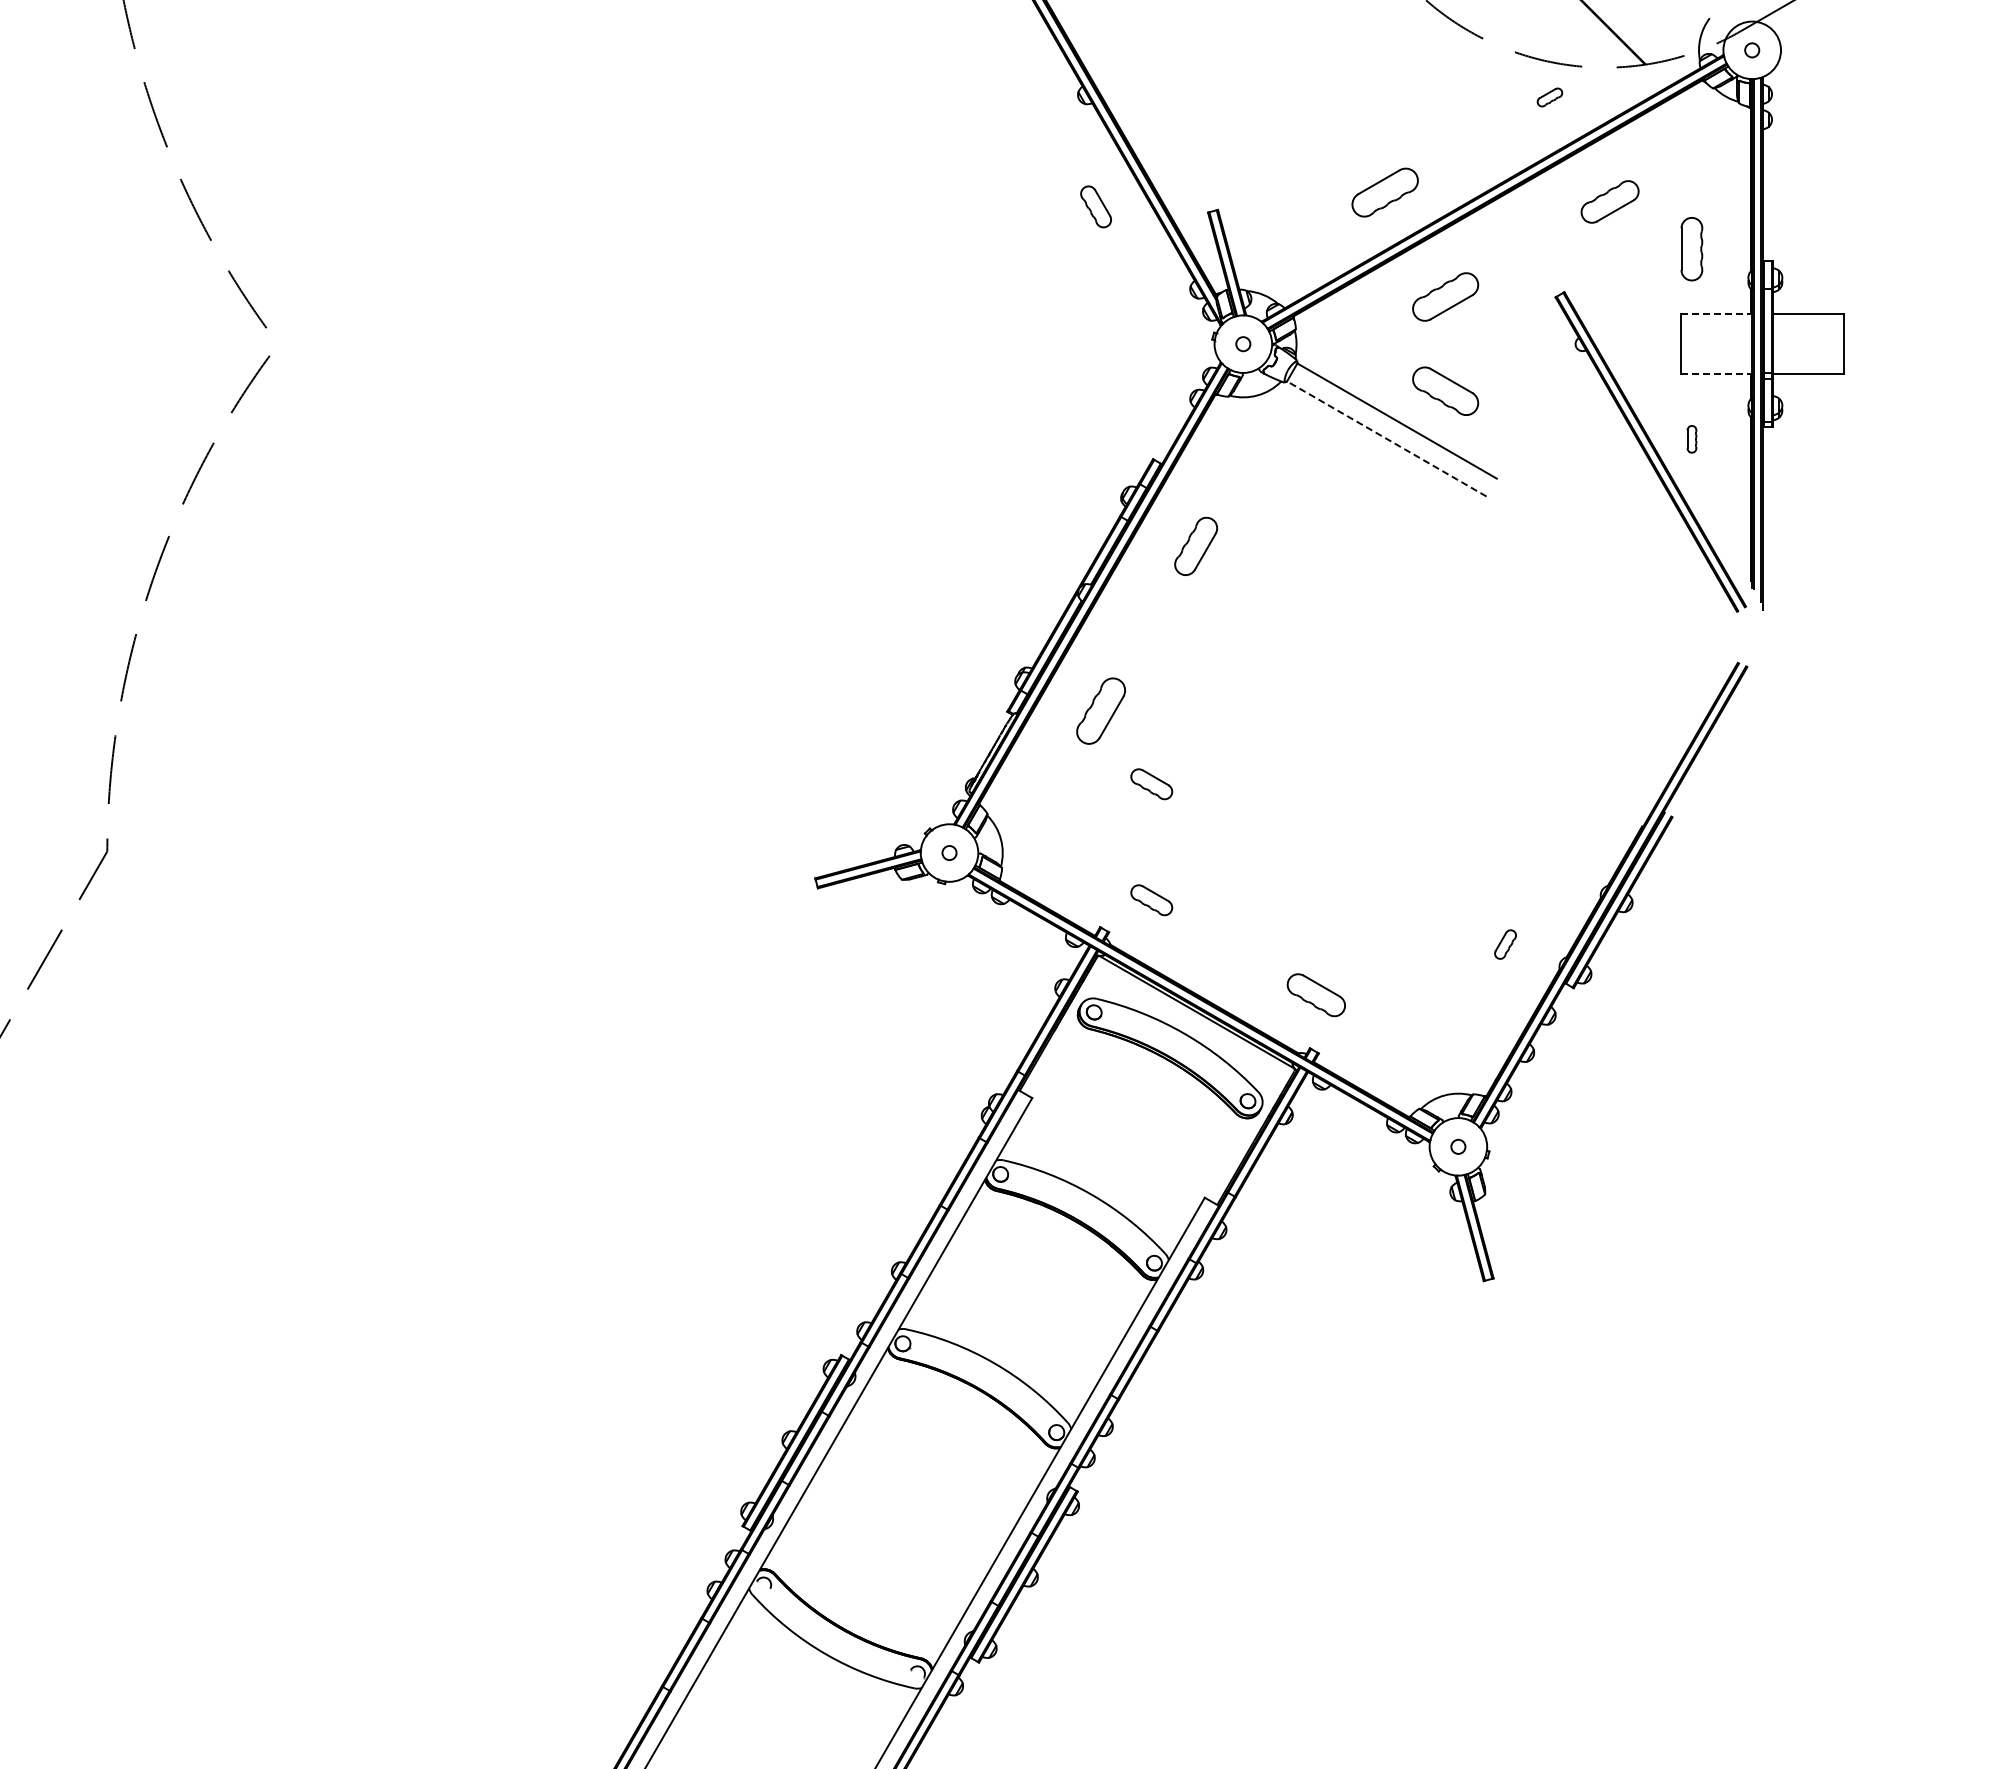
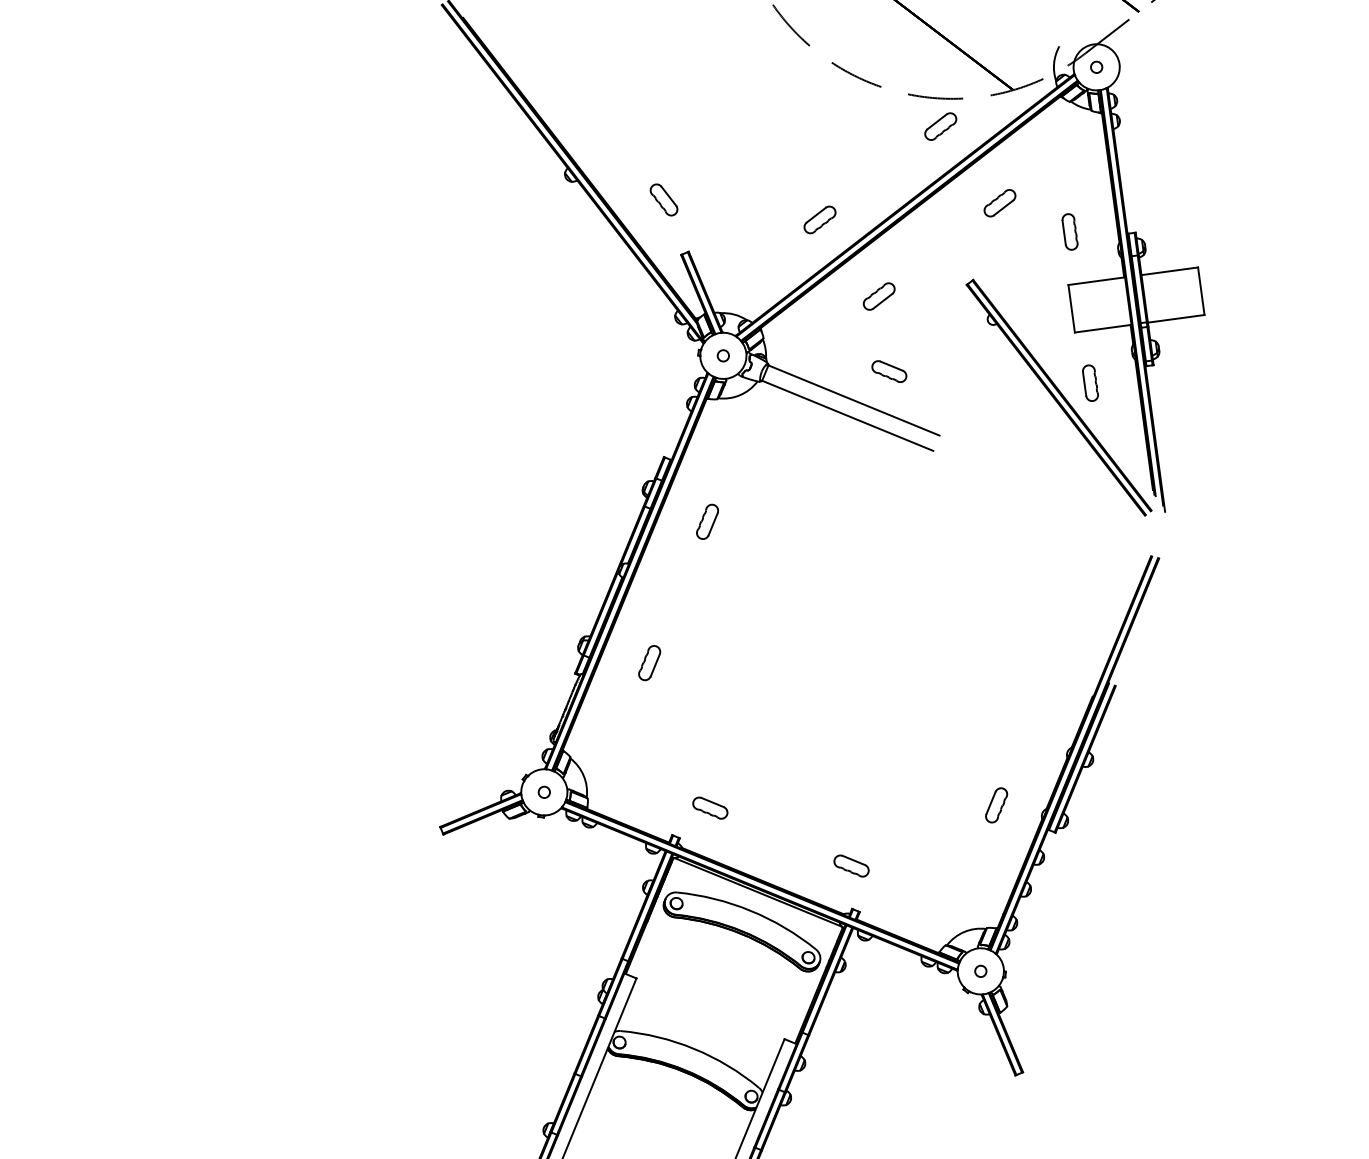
part: (1549, 97) -> (940, 126), size x1.67
part: (1385, 192) -> (820, 219), size x0.62
part: (1610, 201) -> (1000, 202), size x0.71
part: (1095, 206) -> (663, 199), moved
part: (1691, 248) -> (1069, 231), size x0.71
part: (1445, 296) -> (879, 296), size x0.62
line: (1716, 314) -> (1096, 281), dashed -> solid
line: (1716, 374) -> (1103, 329), dashed -> solid
part: (1445, 391) -> (889, 371), size x0.62
line: (1386, 438) -> (847, 415), dashed -> solid
part: (1691, 439) -> (1090, 383), size x1.67
part: (1195, 546) -> (707, 521), size x0.71
part: (1100, 710) -> (649, 662), size x0.62
part: (1151, 784) -> (697, 716), removed
part: (1505, 944) -> (996, 805), size x1.43
part: (1316, 995) -> (851, 866), size x0.71

